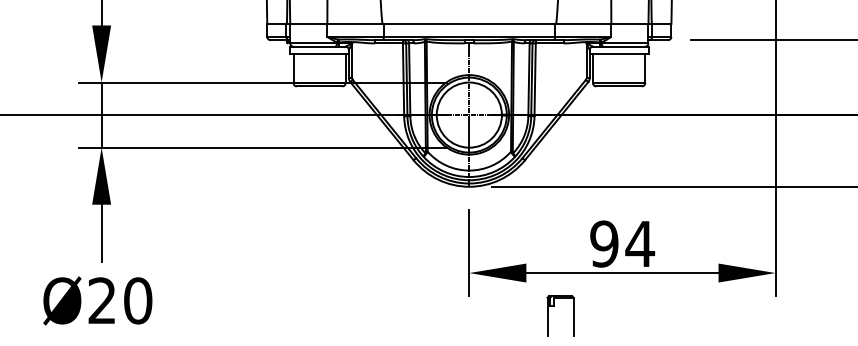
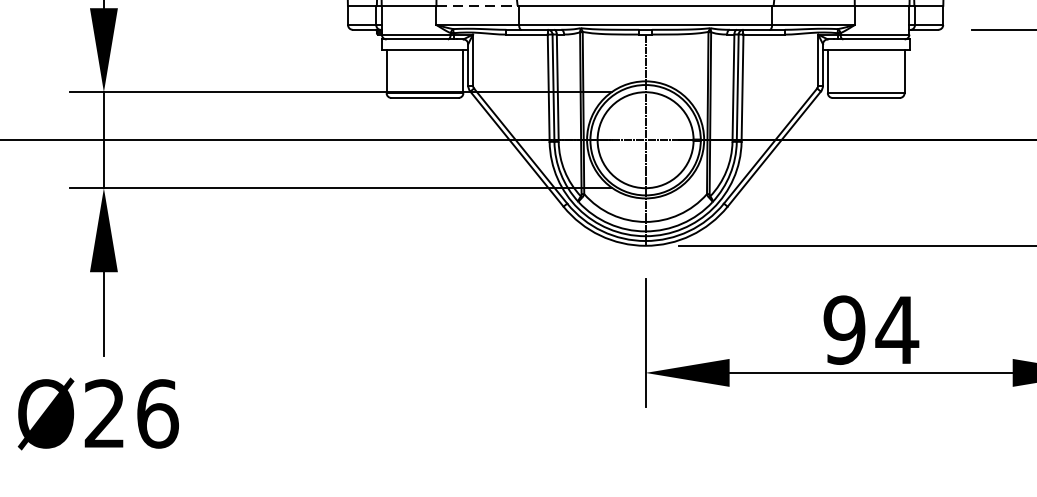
line: (354, 23) -> (476, 5), solid -> dashed
text: (138, 300) -> (158, 413), Ø20 -> Ø26
part: (554, 306) -> (771, 422), removed

